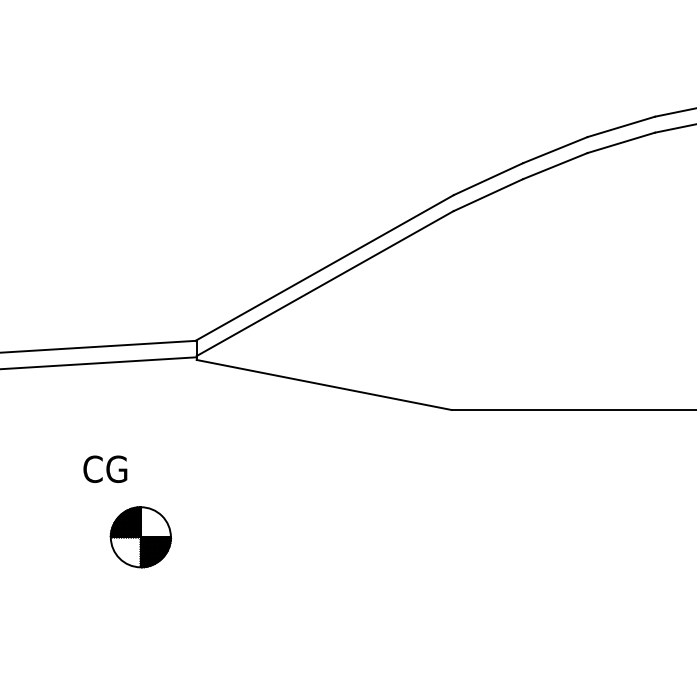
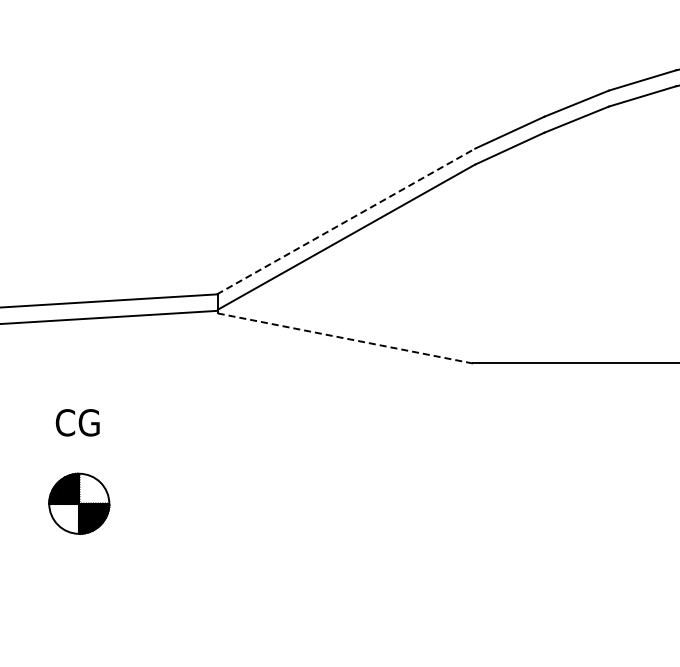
line: (325, 267) -> (346, 221), solid -> dashed
line: (324, 384) -> (345, 338), solid -> dashed
text: (105, 468) -> (77, 422), moved
part: (140, 537) -> (78, 504), moved

